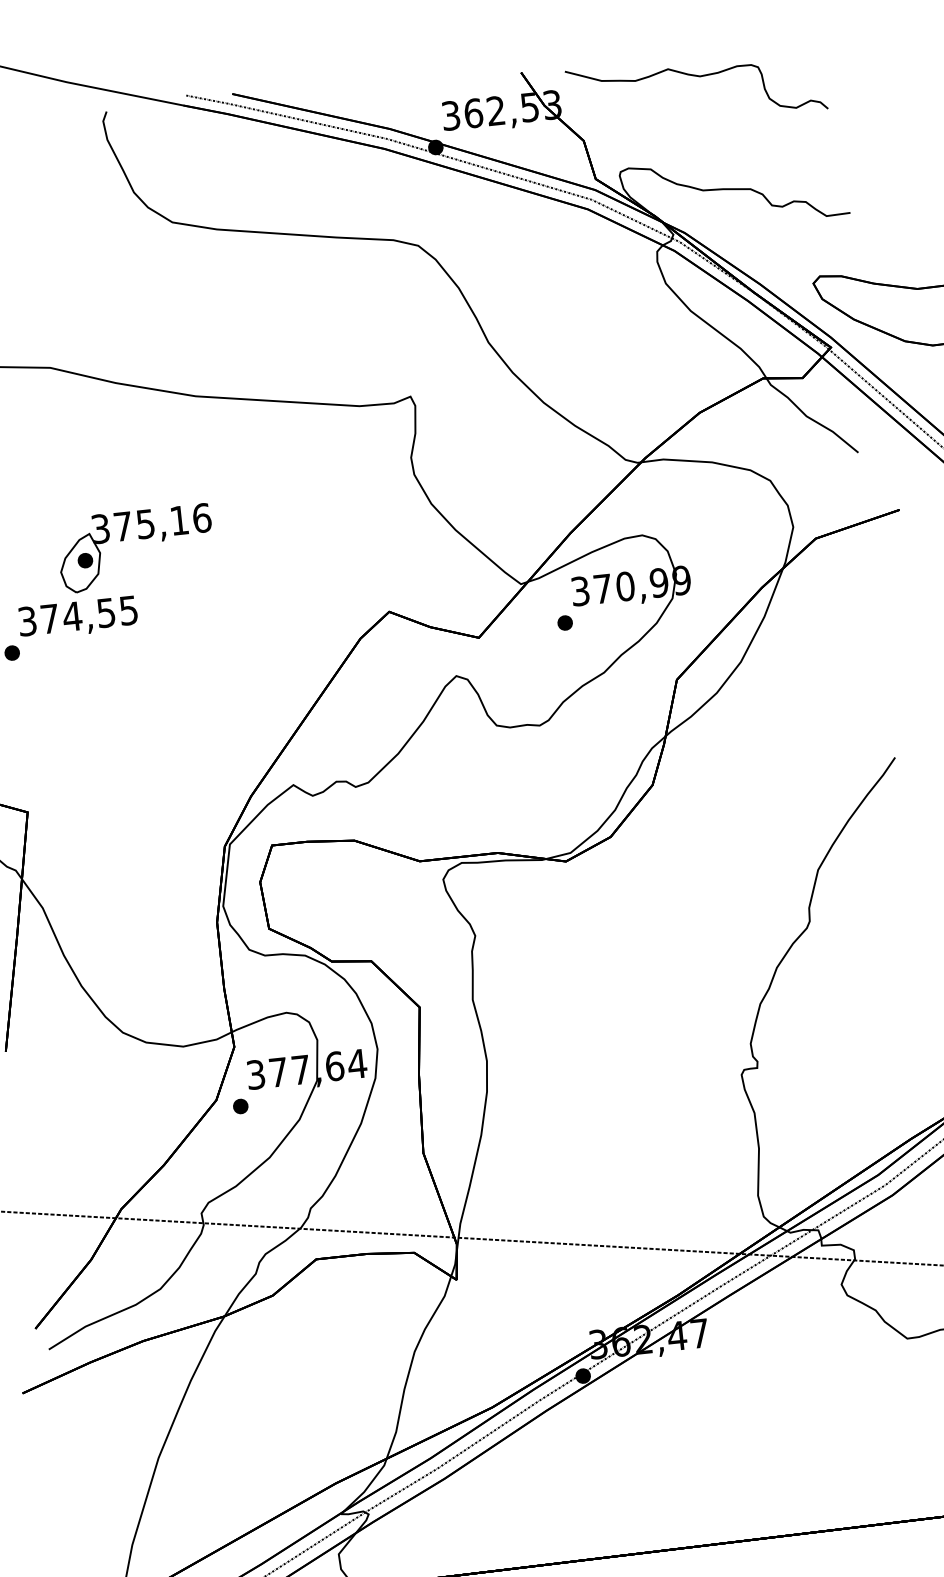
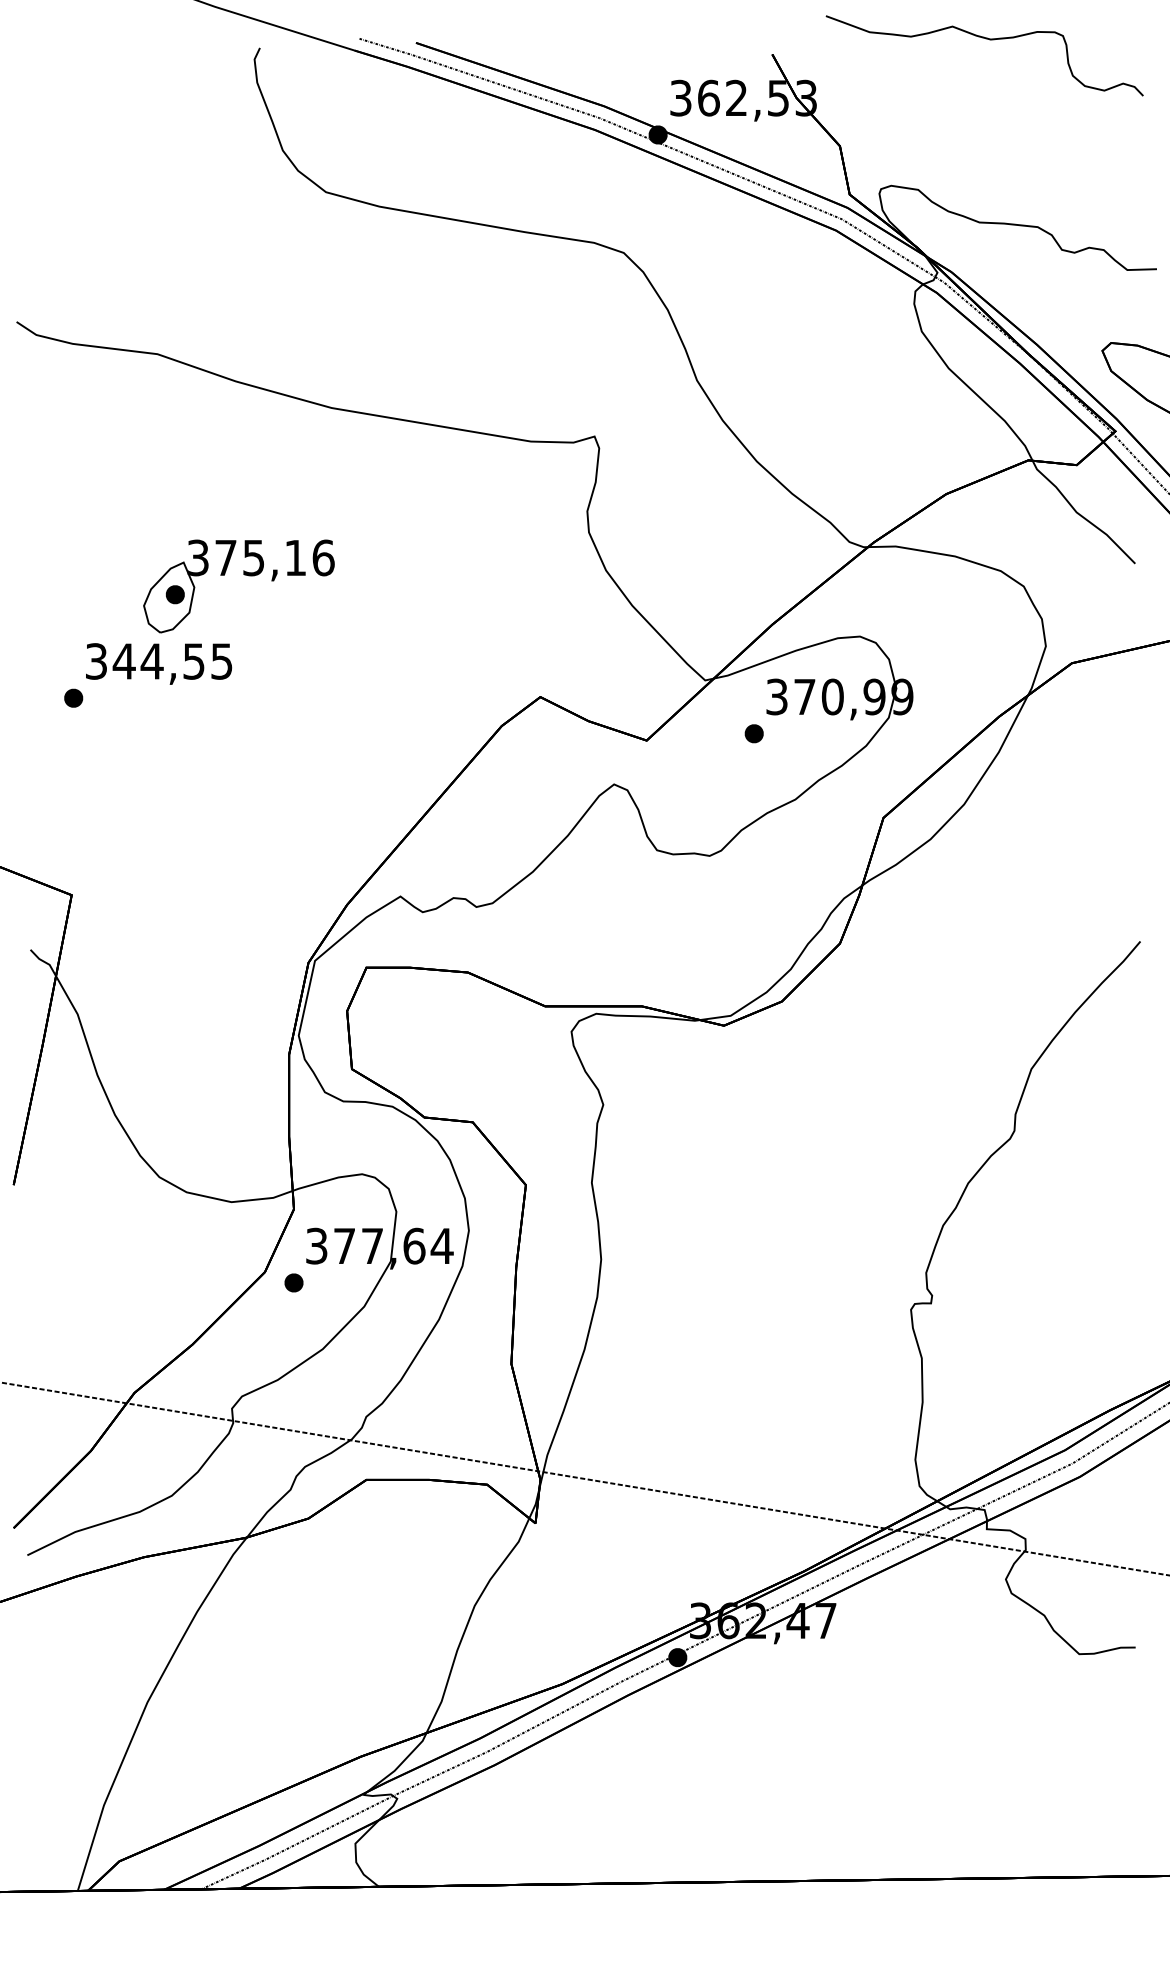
curve: (699, 77) -> (989, 40), moved
text: (49, 619) -> (123, 661), 374,55 -> 344,55

